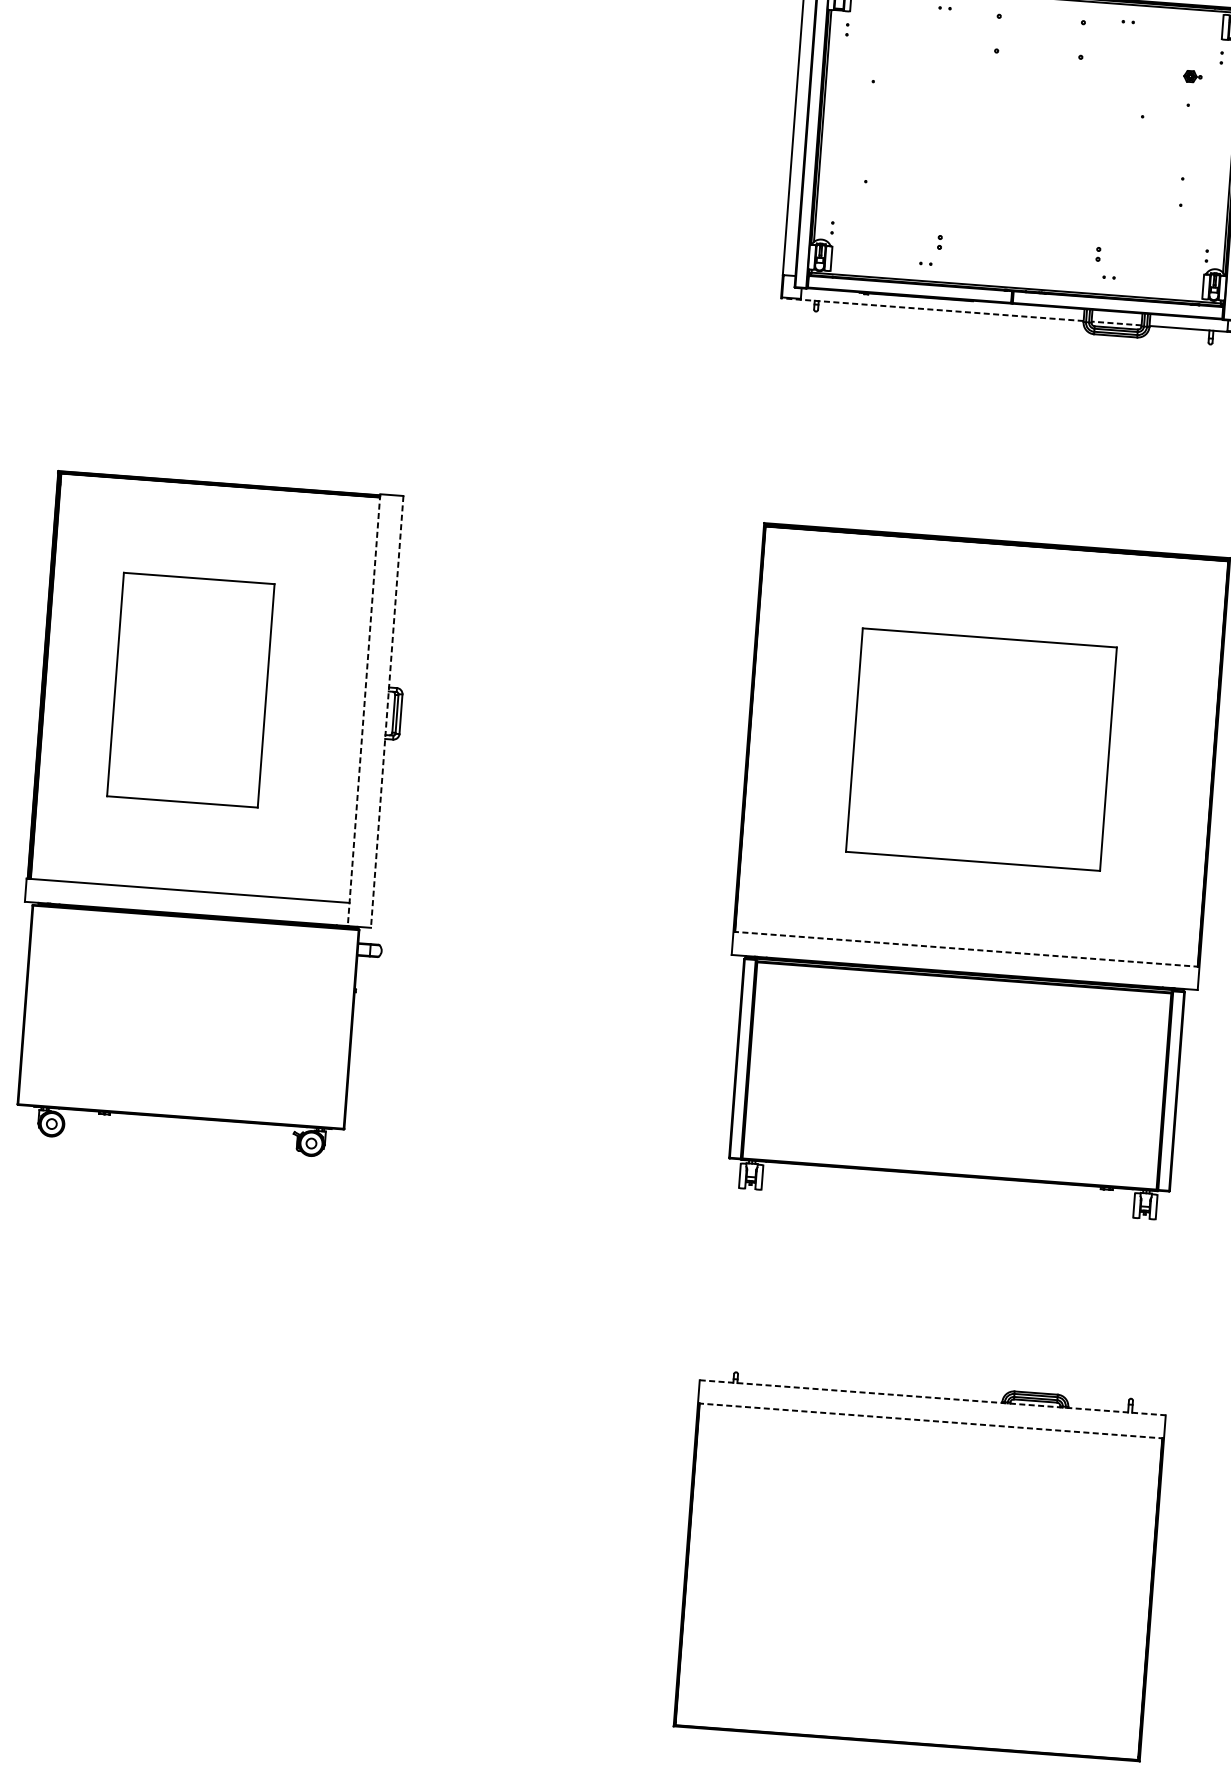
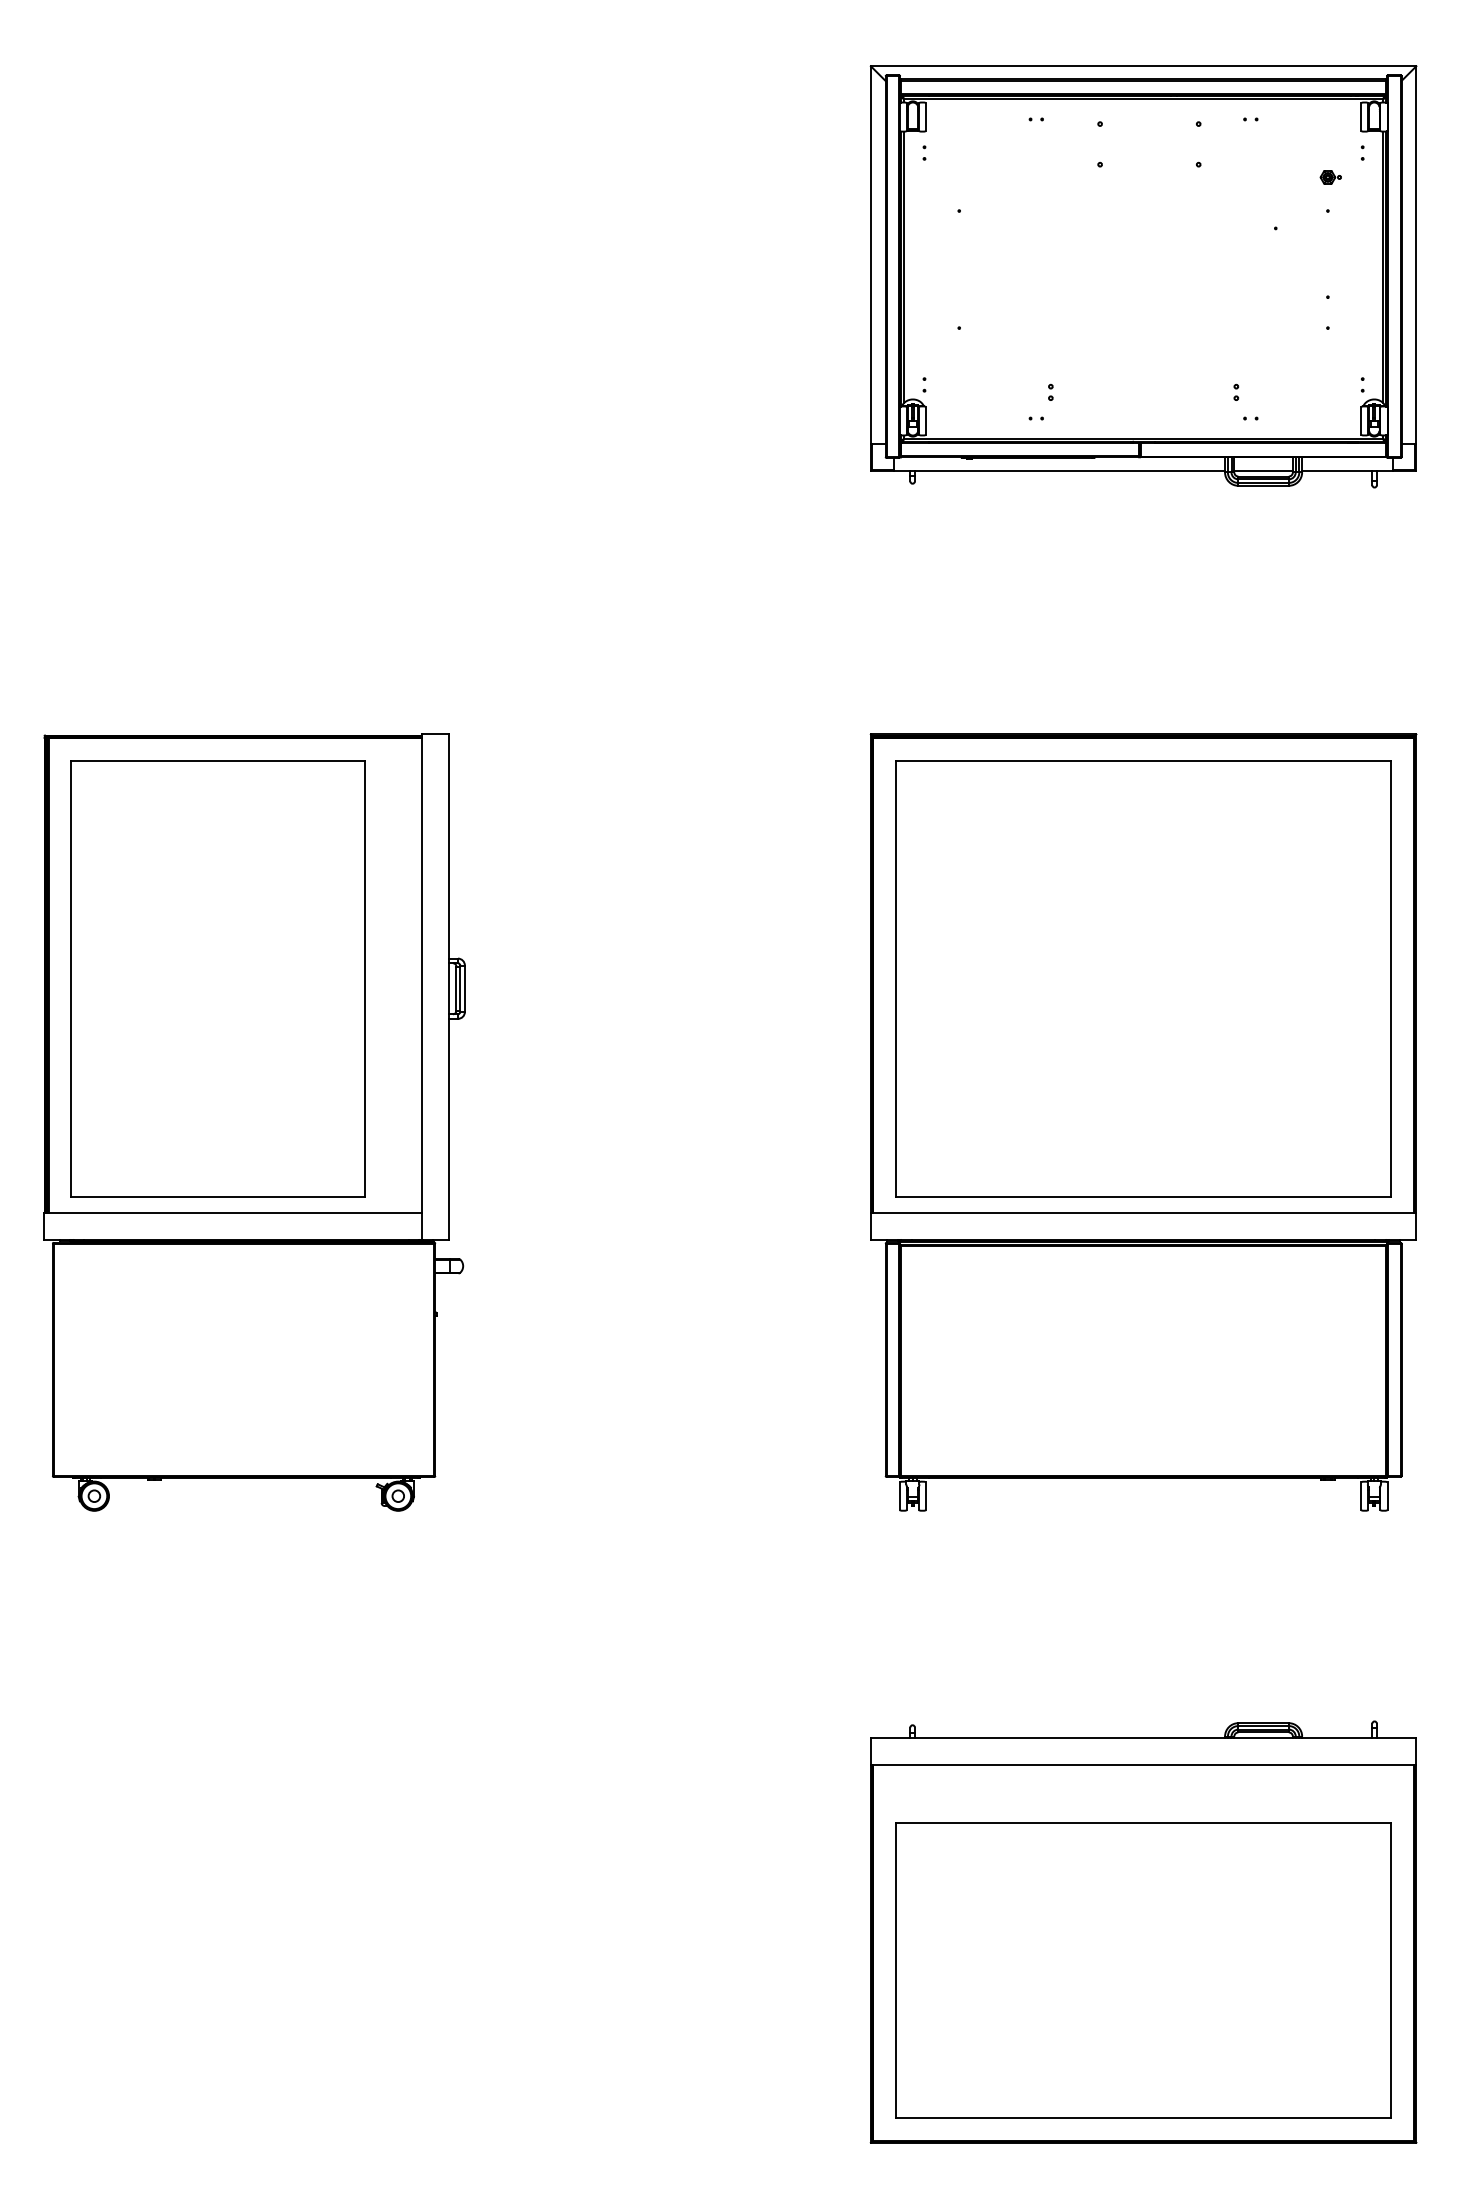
line: (931, 309) -> (1047, 471), dashed -> solid
line: (1116, 323) -> (1263, 471), dashed -> solid
part: (190, 689) -> (217, 978), size x1.67
line: (363, 710) -> (421, 987), dashed -> solid
line: (387, 712) -> (448, 987), dashed -> solid
part: (981, 749) -> (1143, 978), size x1.67
line: (966, 949) -> (1143, 1212), dashed -> solid
line: (932, 1397) -> (1143, 1737), dashed -> solid
line: (930, 1420) -> (1143, 1764), dashed -> solid
part: (917, 1596) -> (1143, 1970), added

